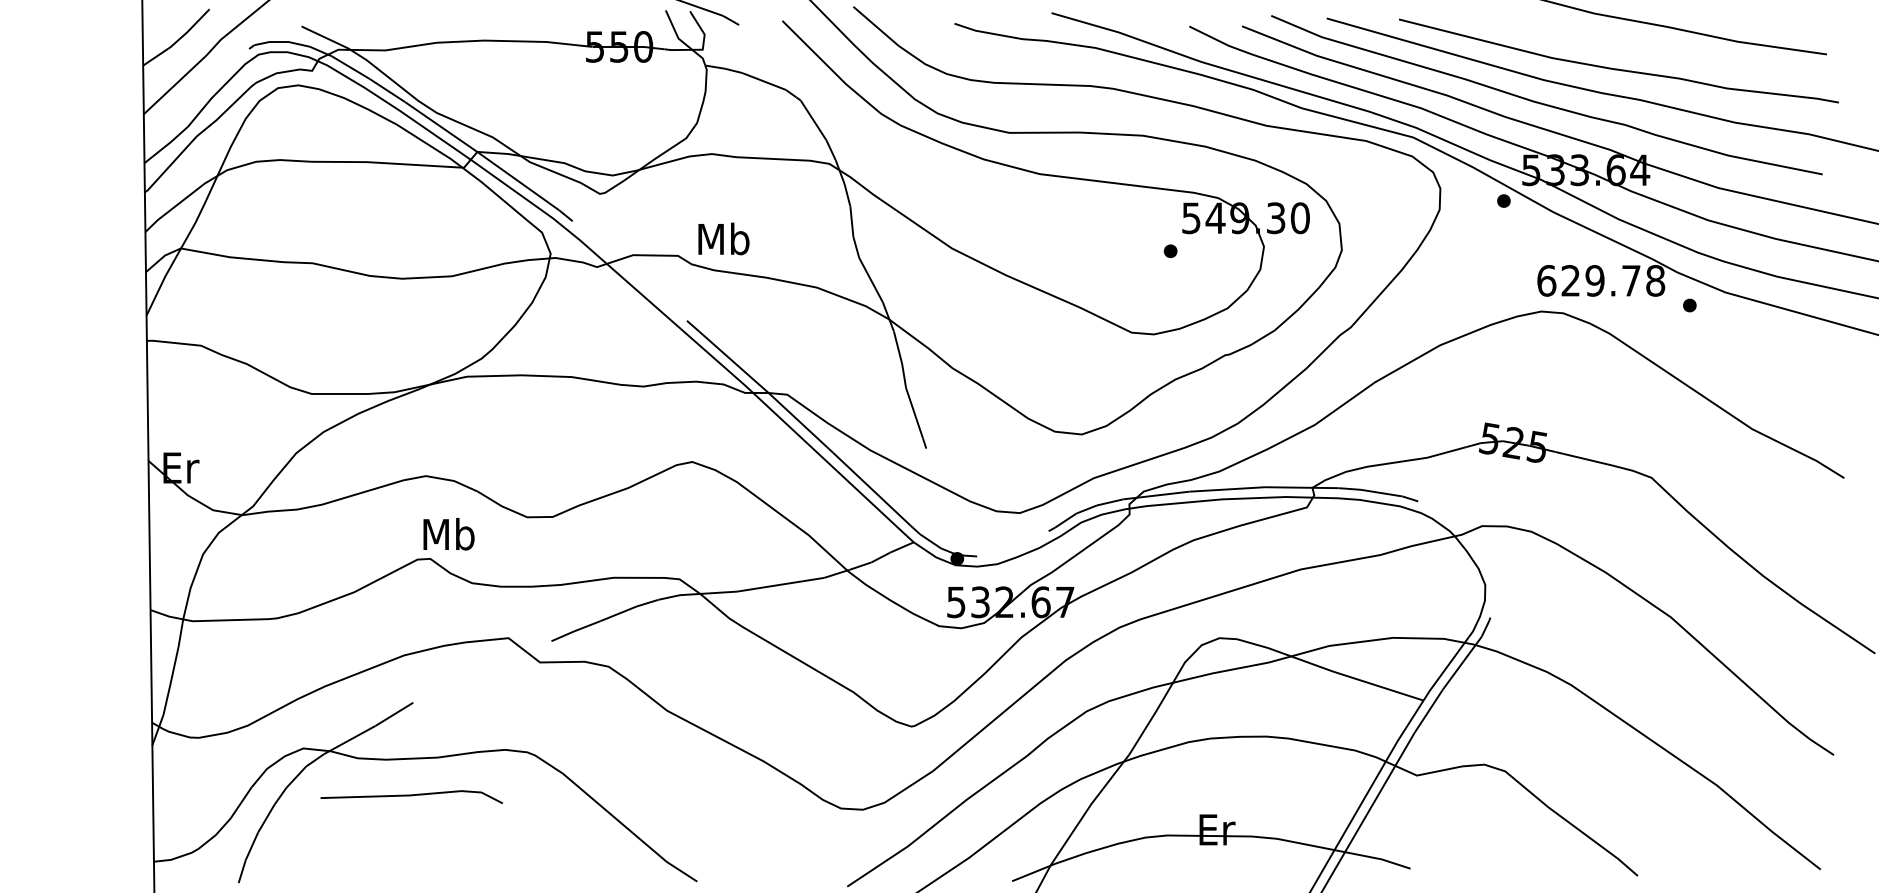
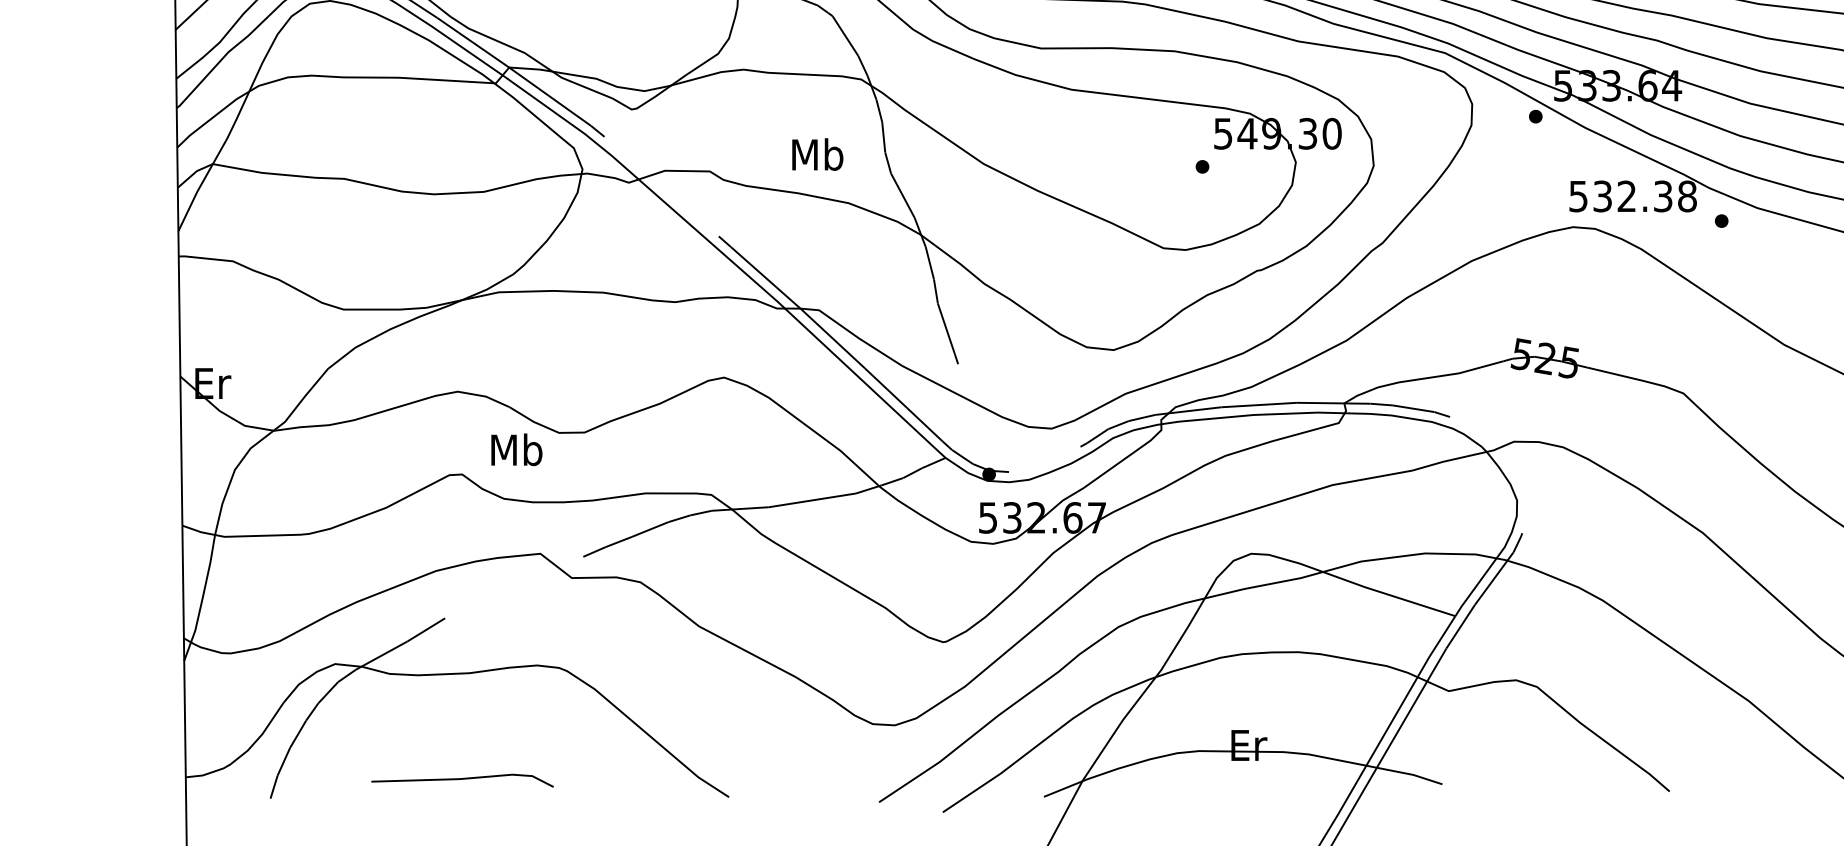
text: (723, 238) -> (817, 154), moved
text: (1588, 280) -> (1620, 196), 629.78 -> 532.38
text: (448, 534) -> (516, 450), moved
line: (411, 796) -> (462, 780), moved

